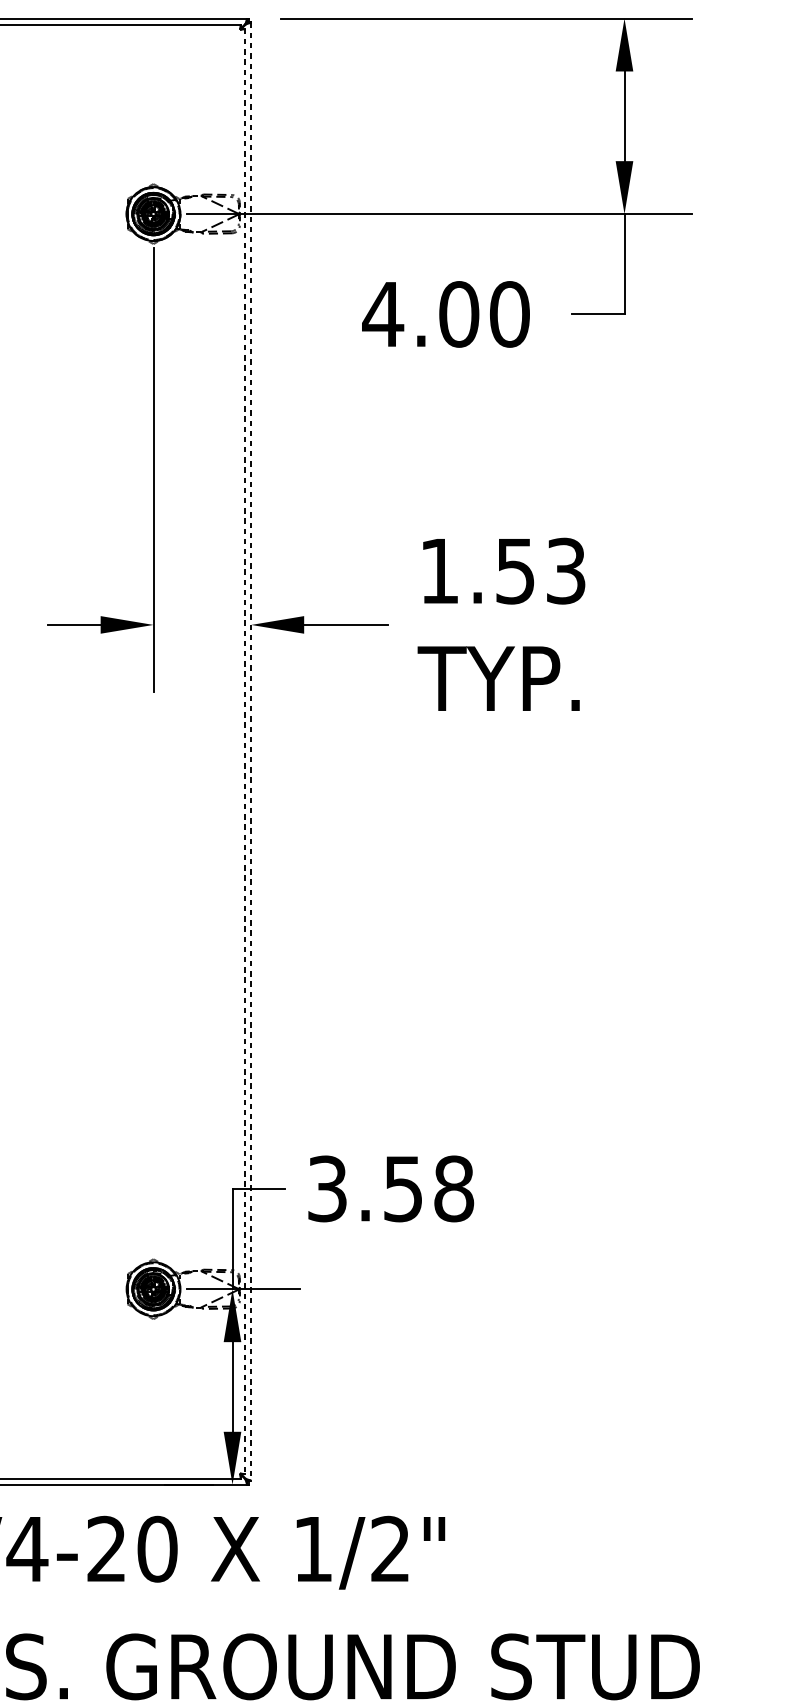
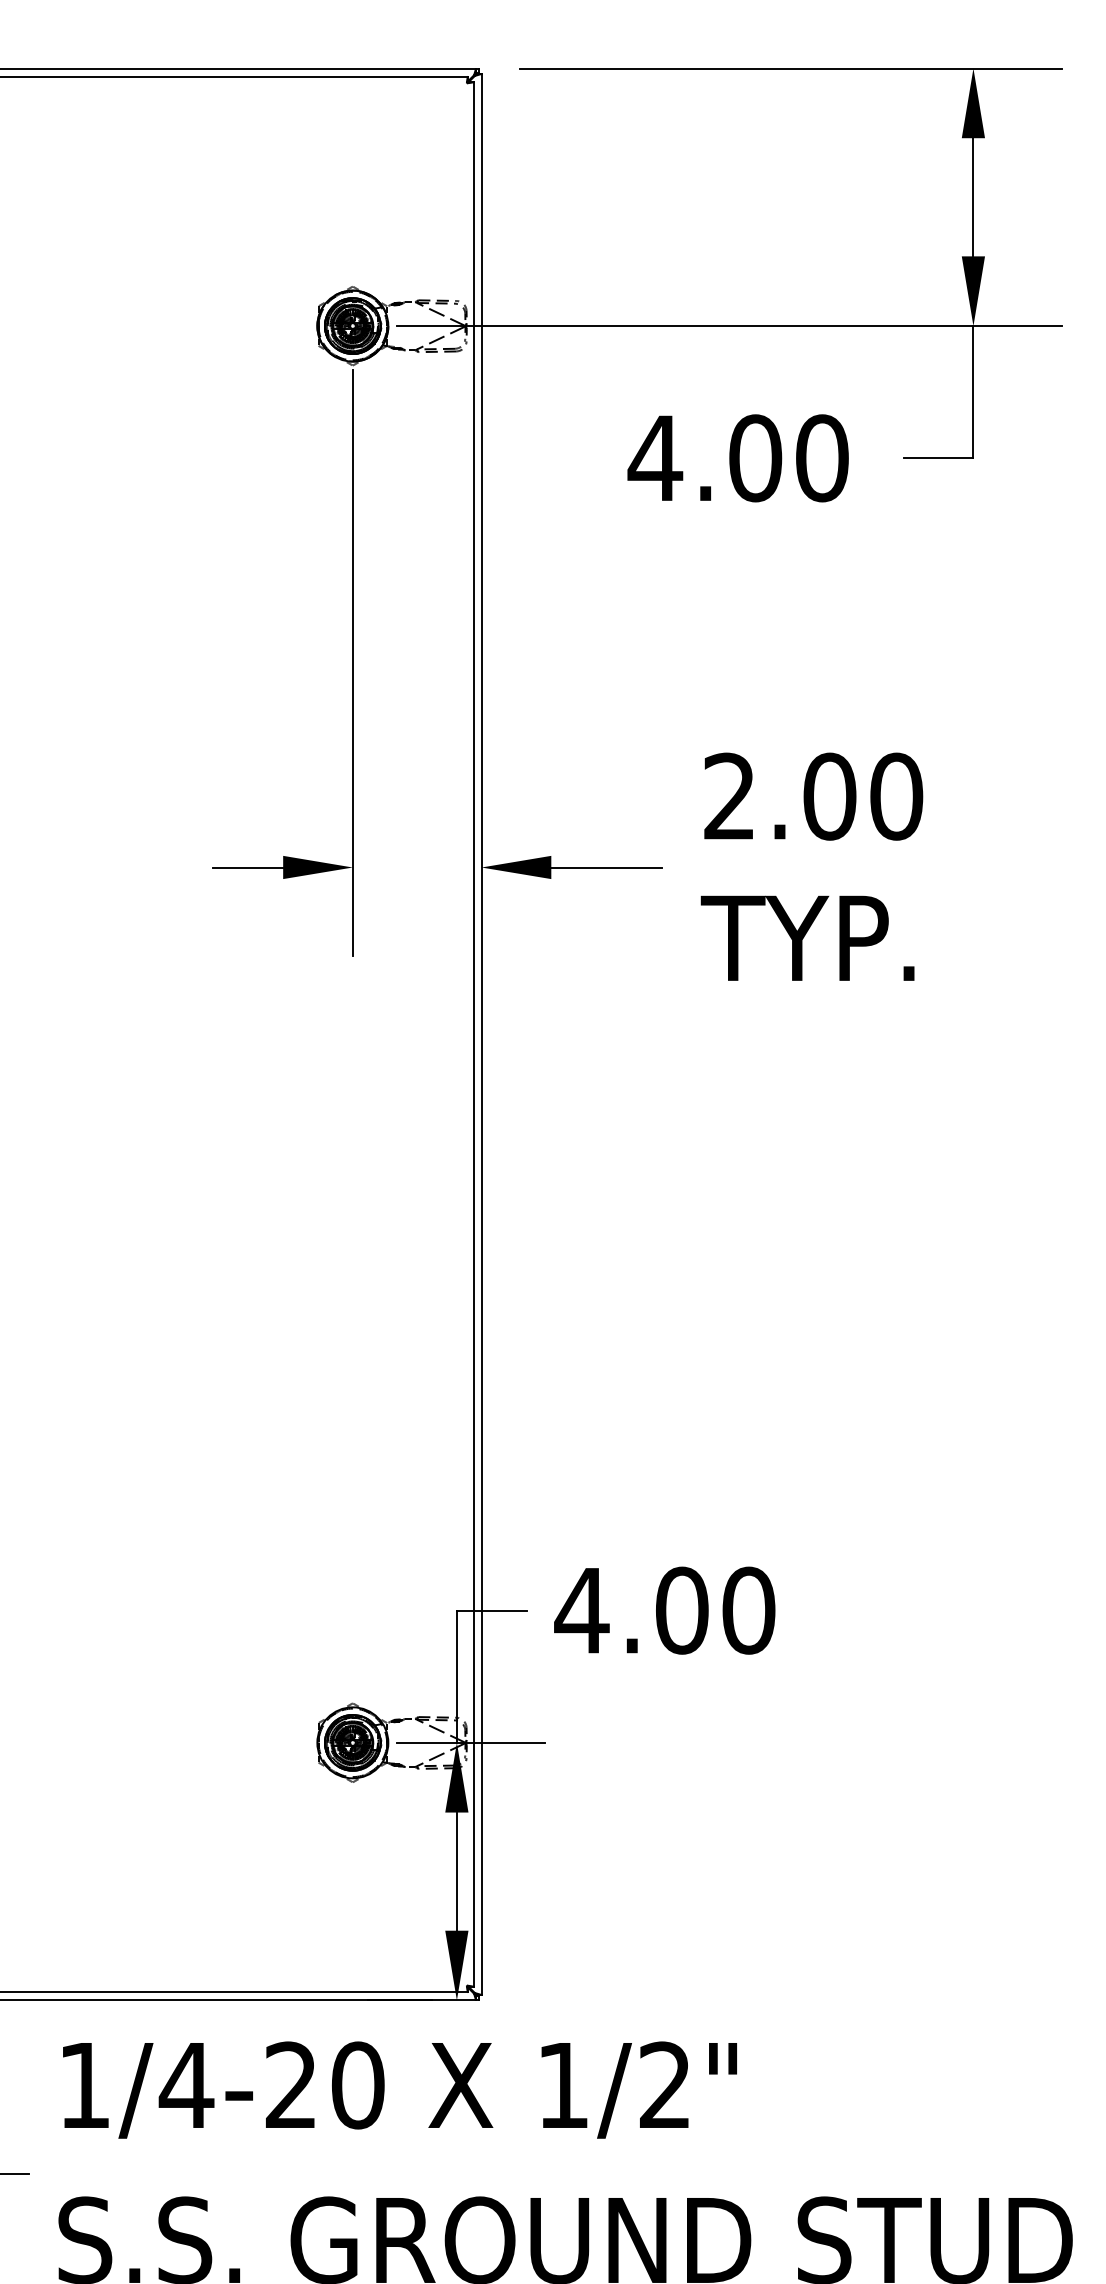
text: (503, 571) -> (813, 796), 1.53 -> 2.00
line: (245, 751) -> (473, 1034), dashed -> solid
line: (251, 751) -> (481, 1034), dashed -> solid
text: (390, 1188) -> (664, 1610), 3.58 -> 4.00

